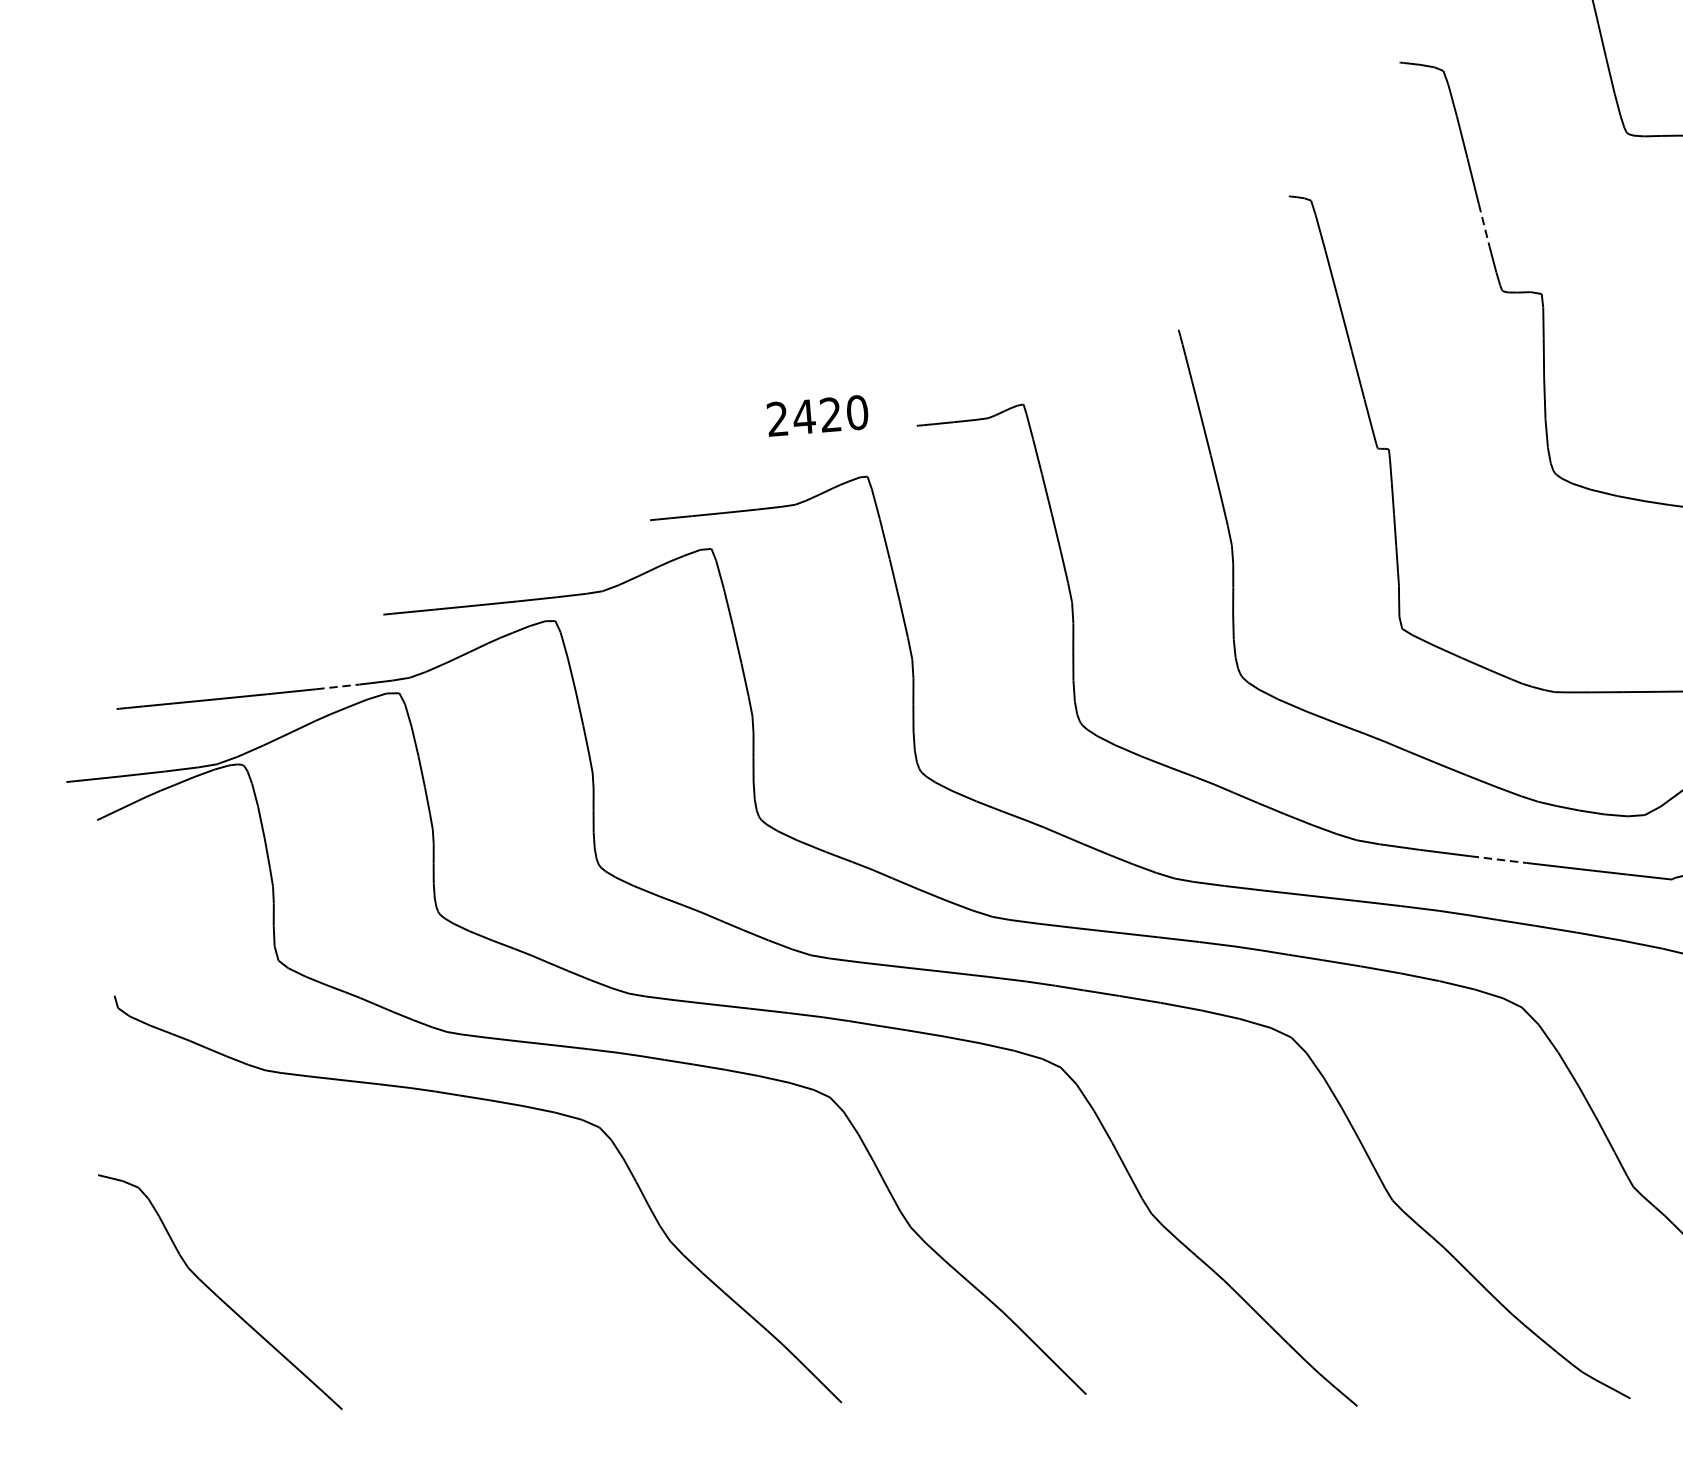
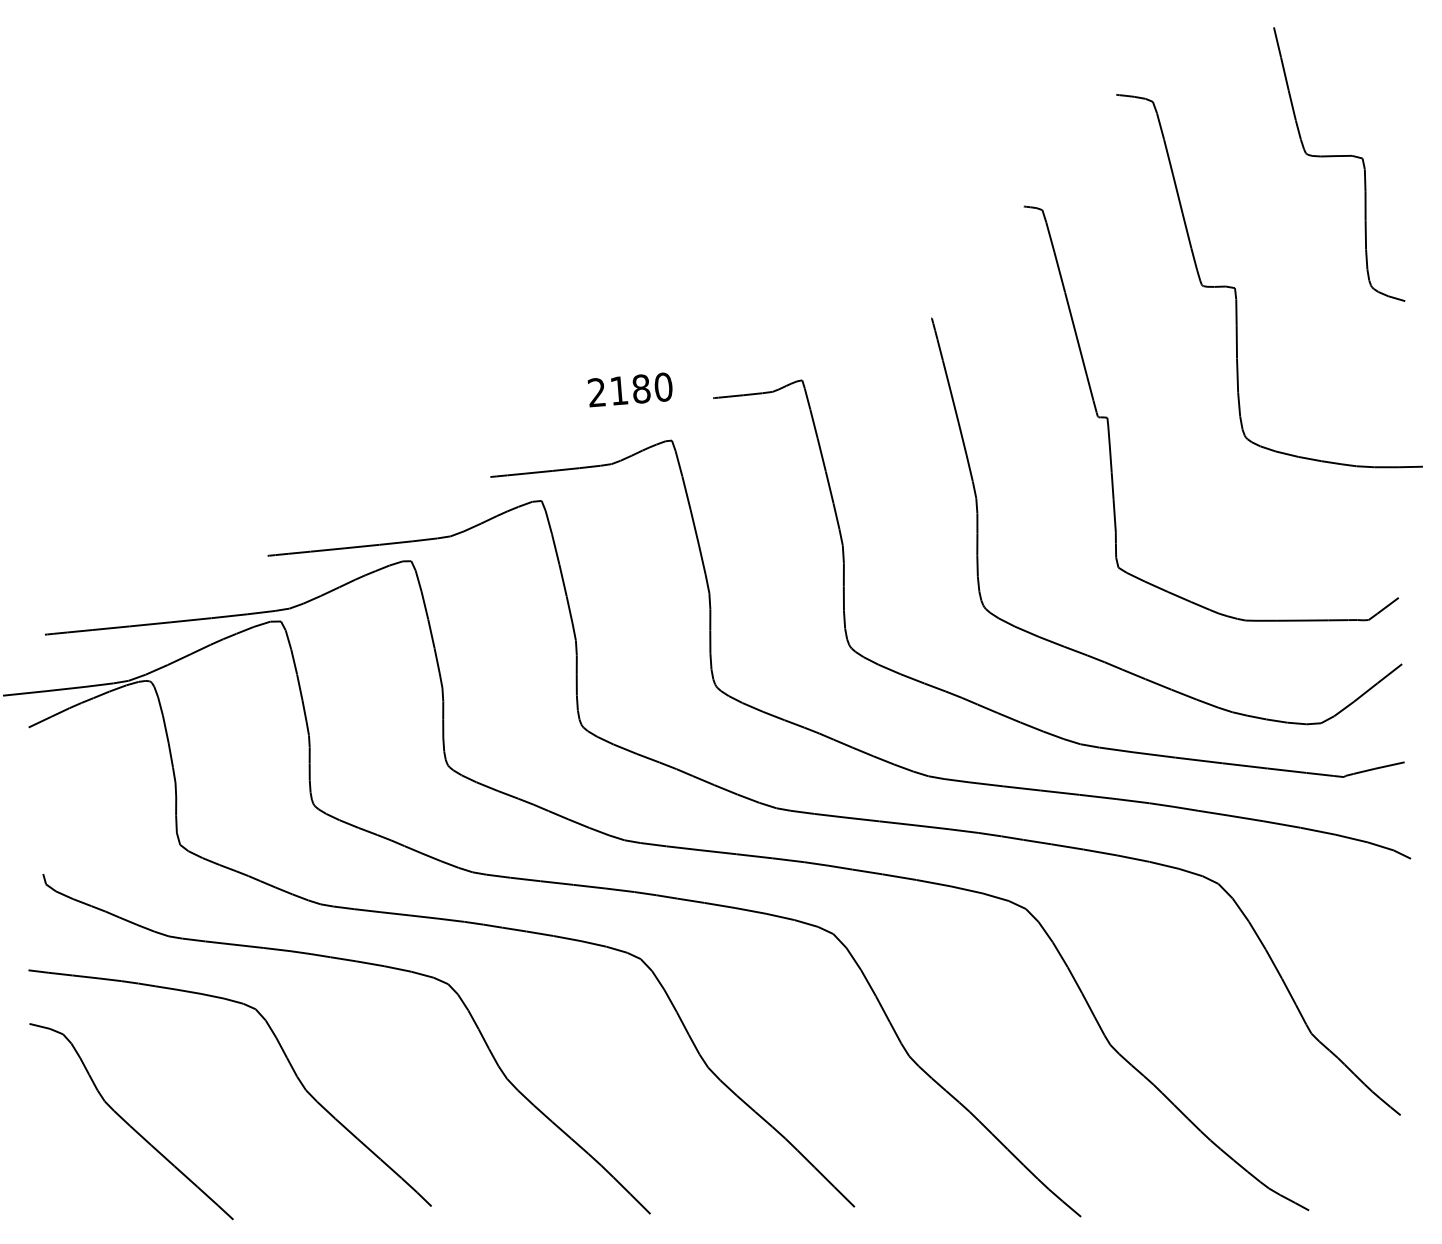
line: (1484, 226) -> (1187, 231), dashed -> solid
text: (817, 415) -> (630, 389), 2420 -> 2180
line: (338, 687) -> (230, 616), dashed -> solid
line: (1499, 859) -> (1199, 760), dashed -> solid
part: (405, 1217) -> (286, 1059), added

